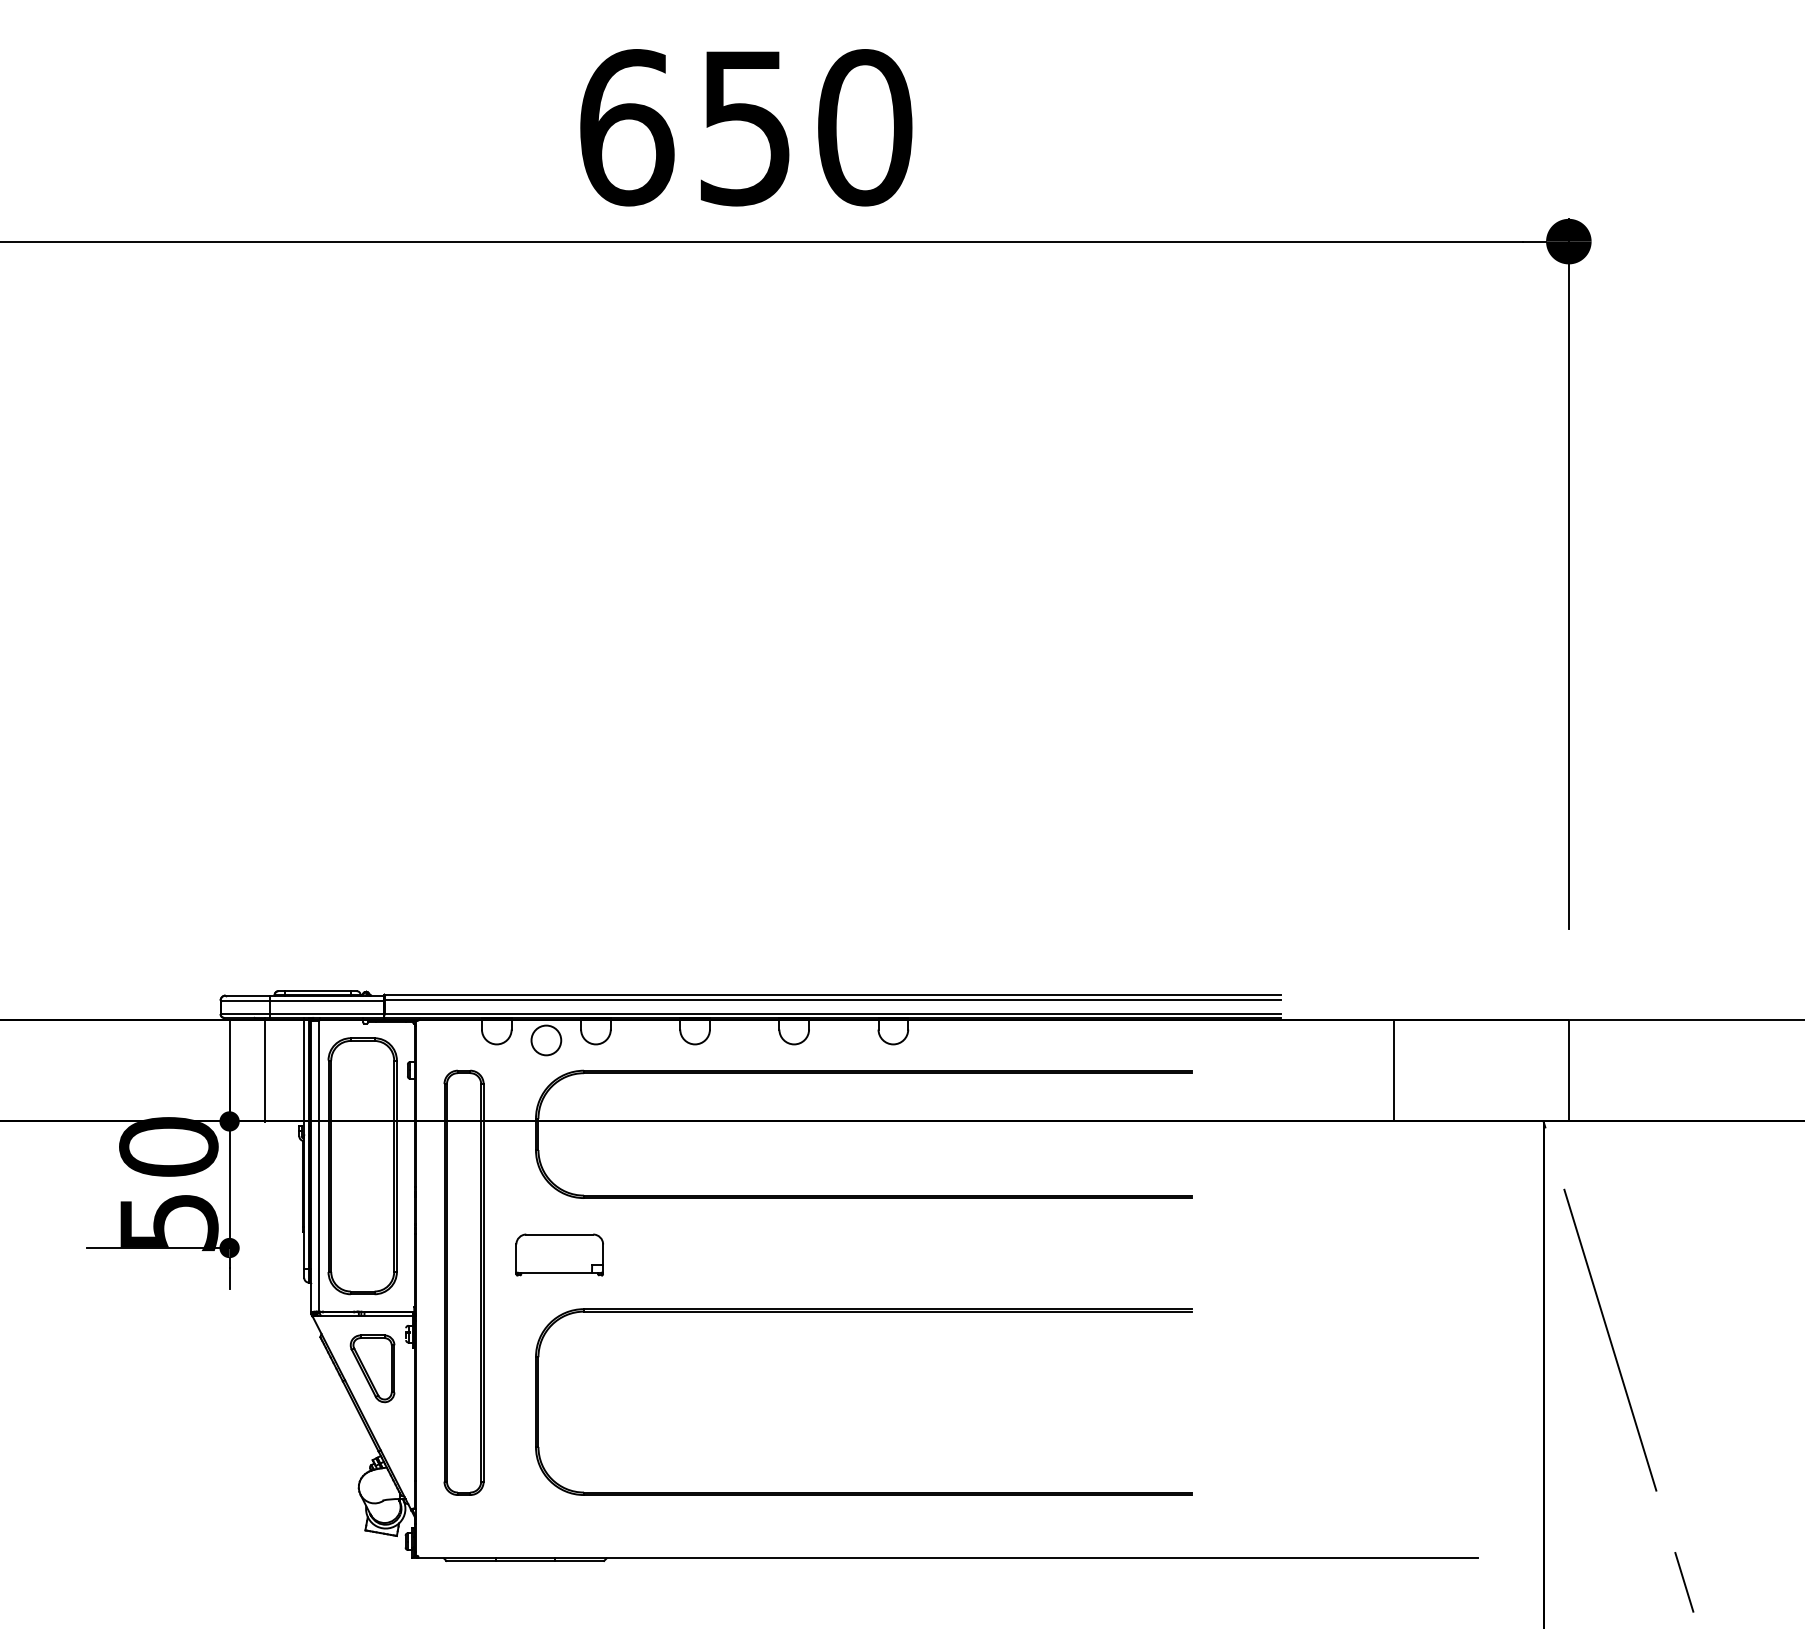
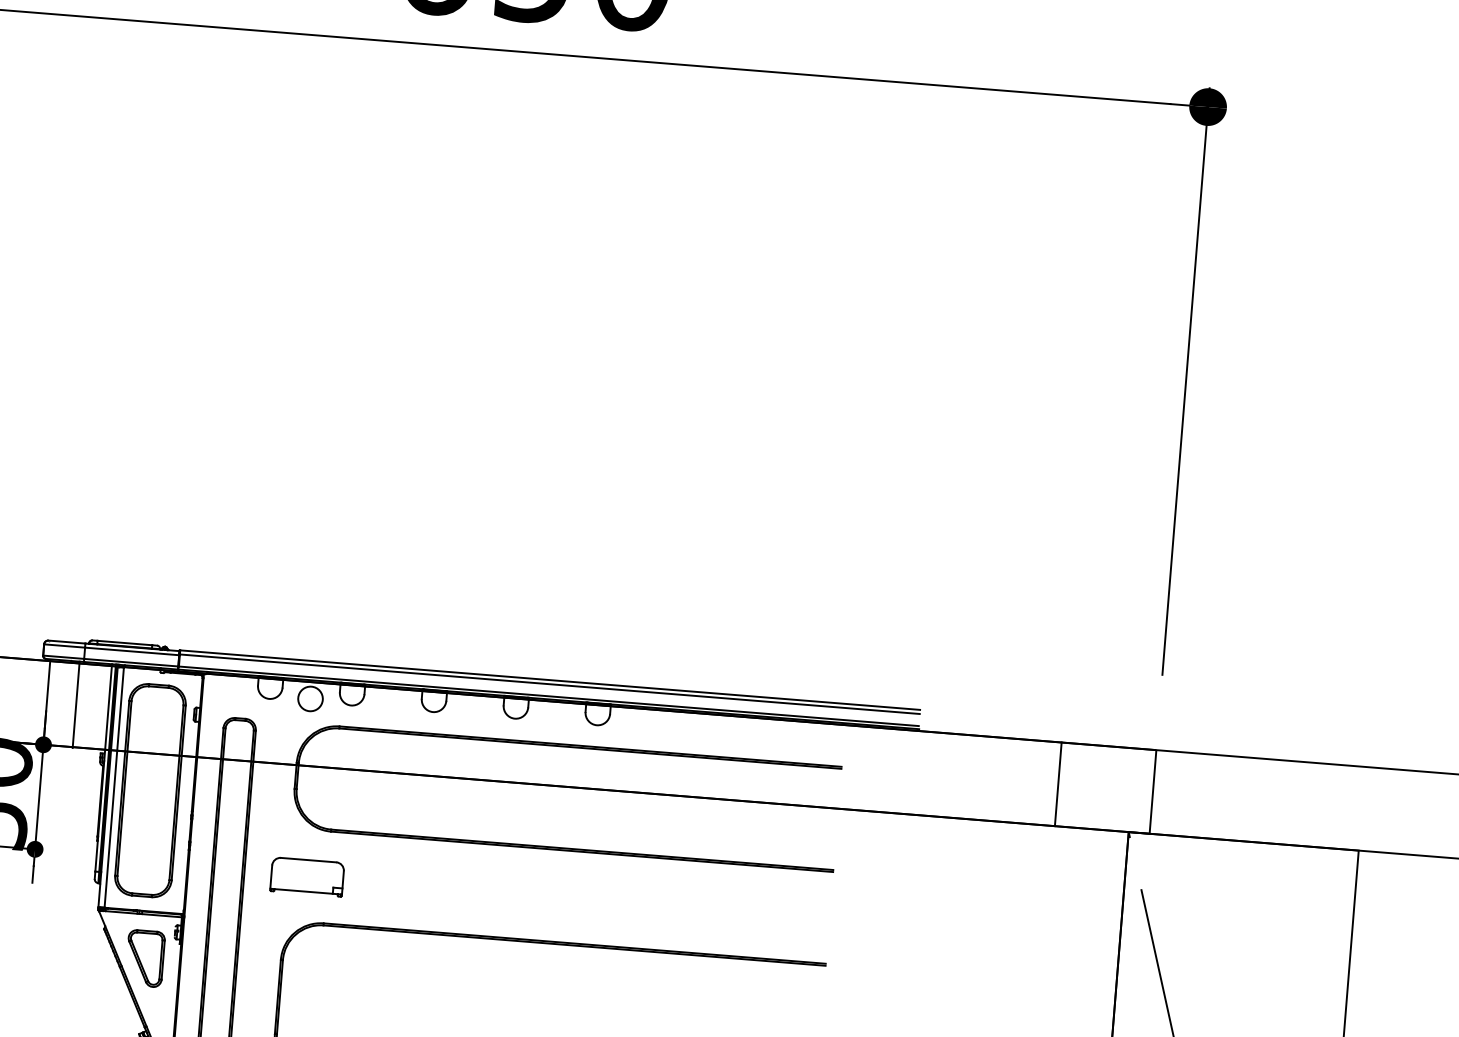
line: (1394, 1070) -> (1058, 784), moved

